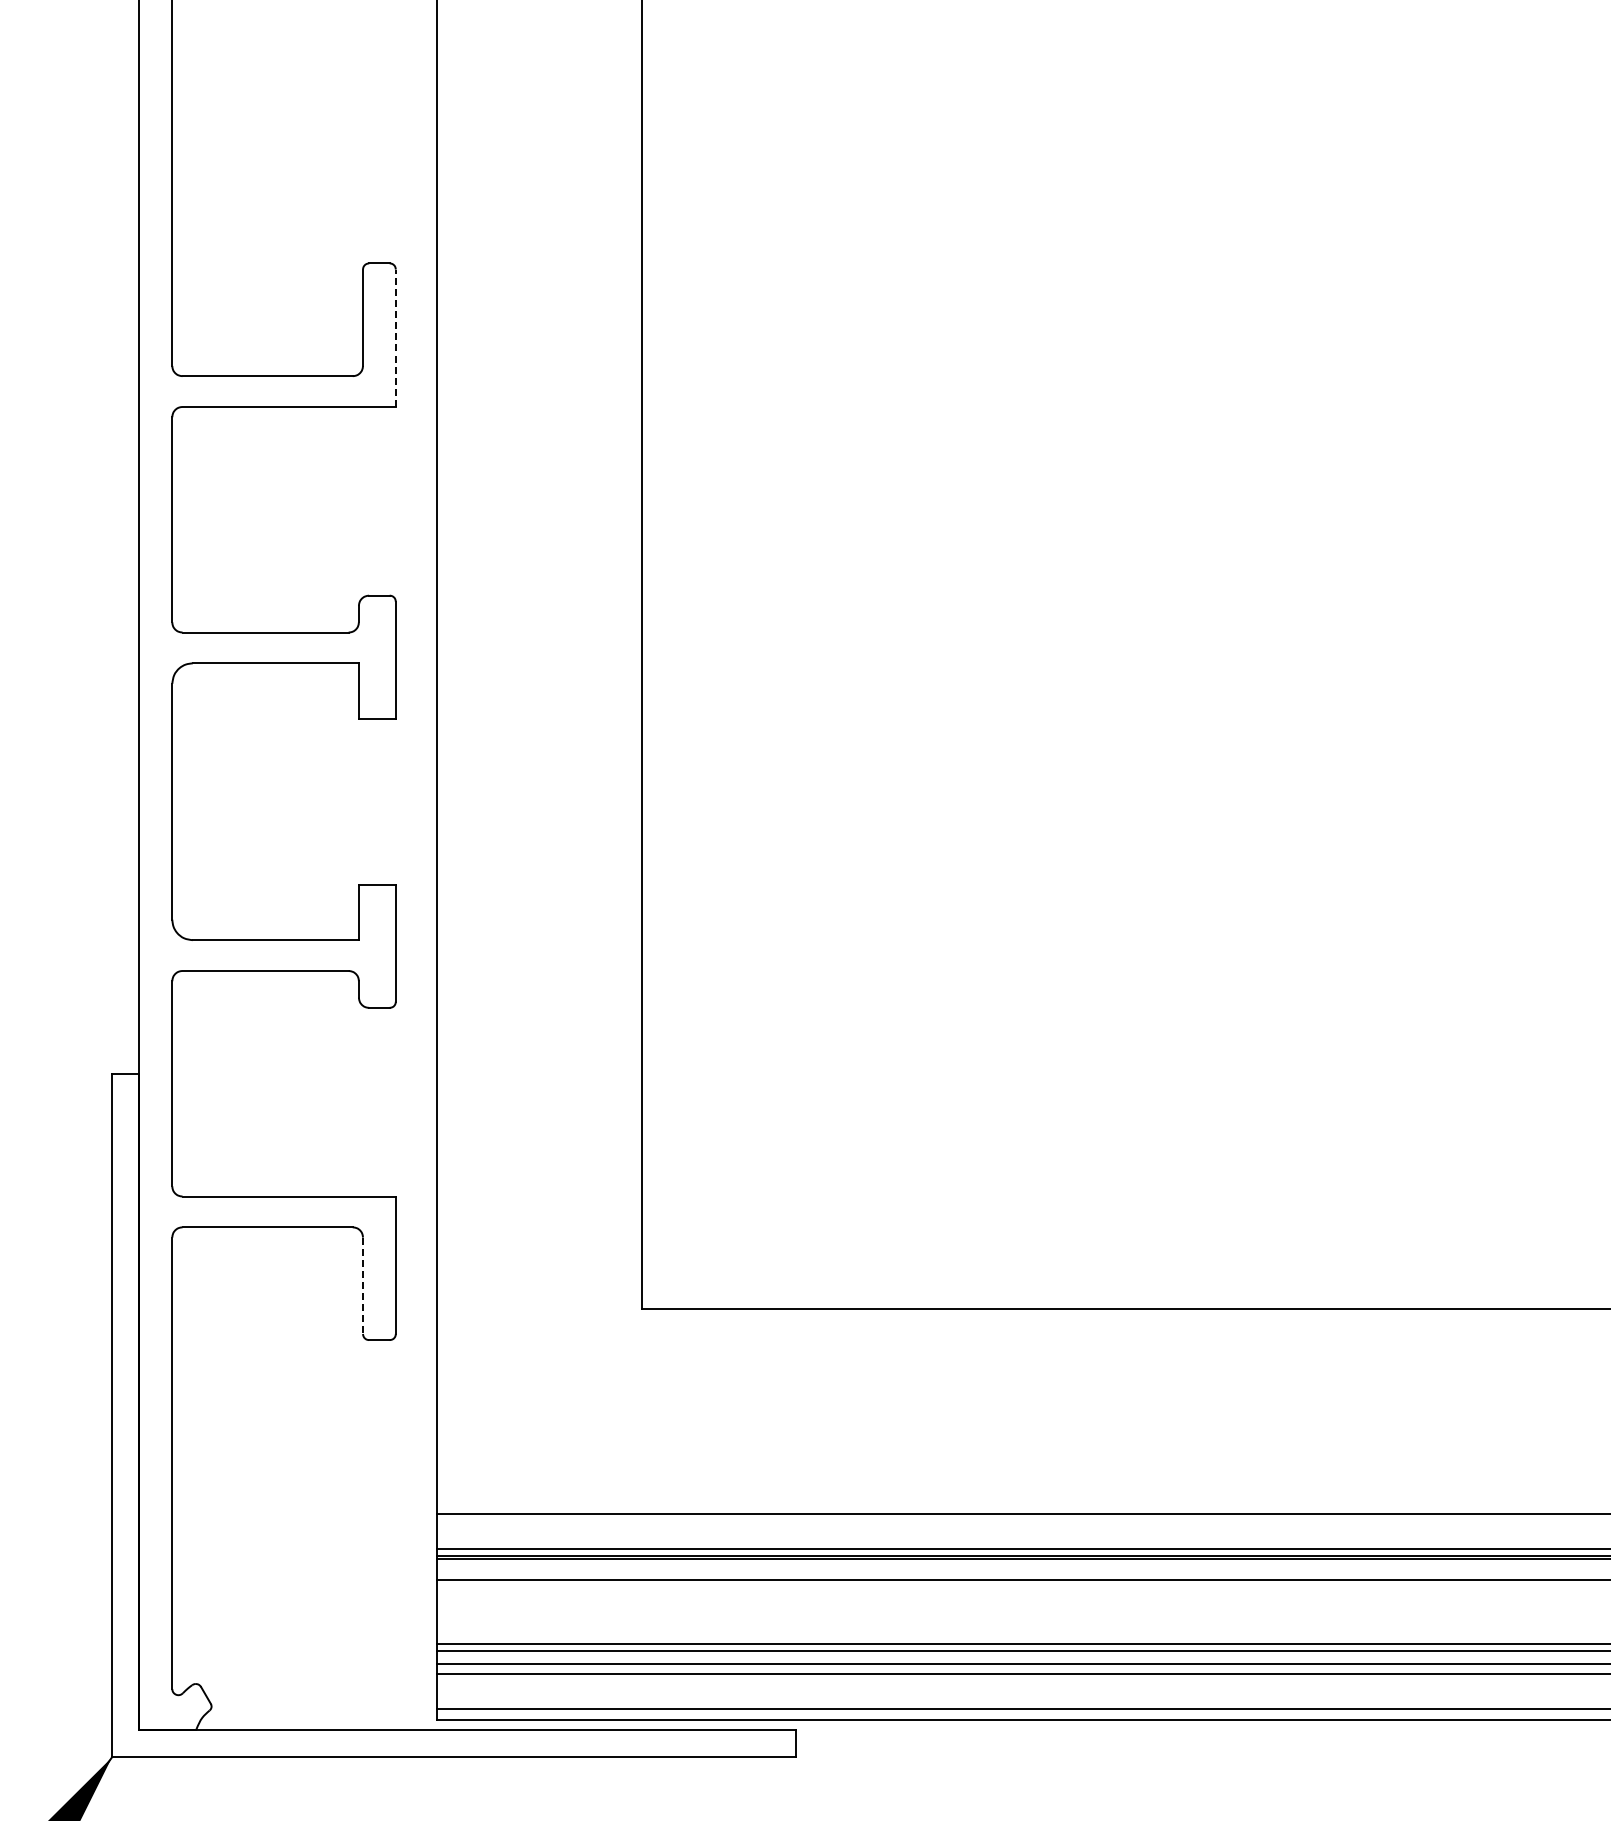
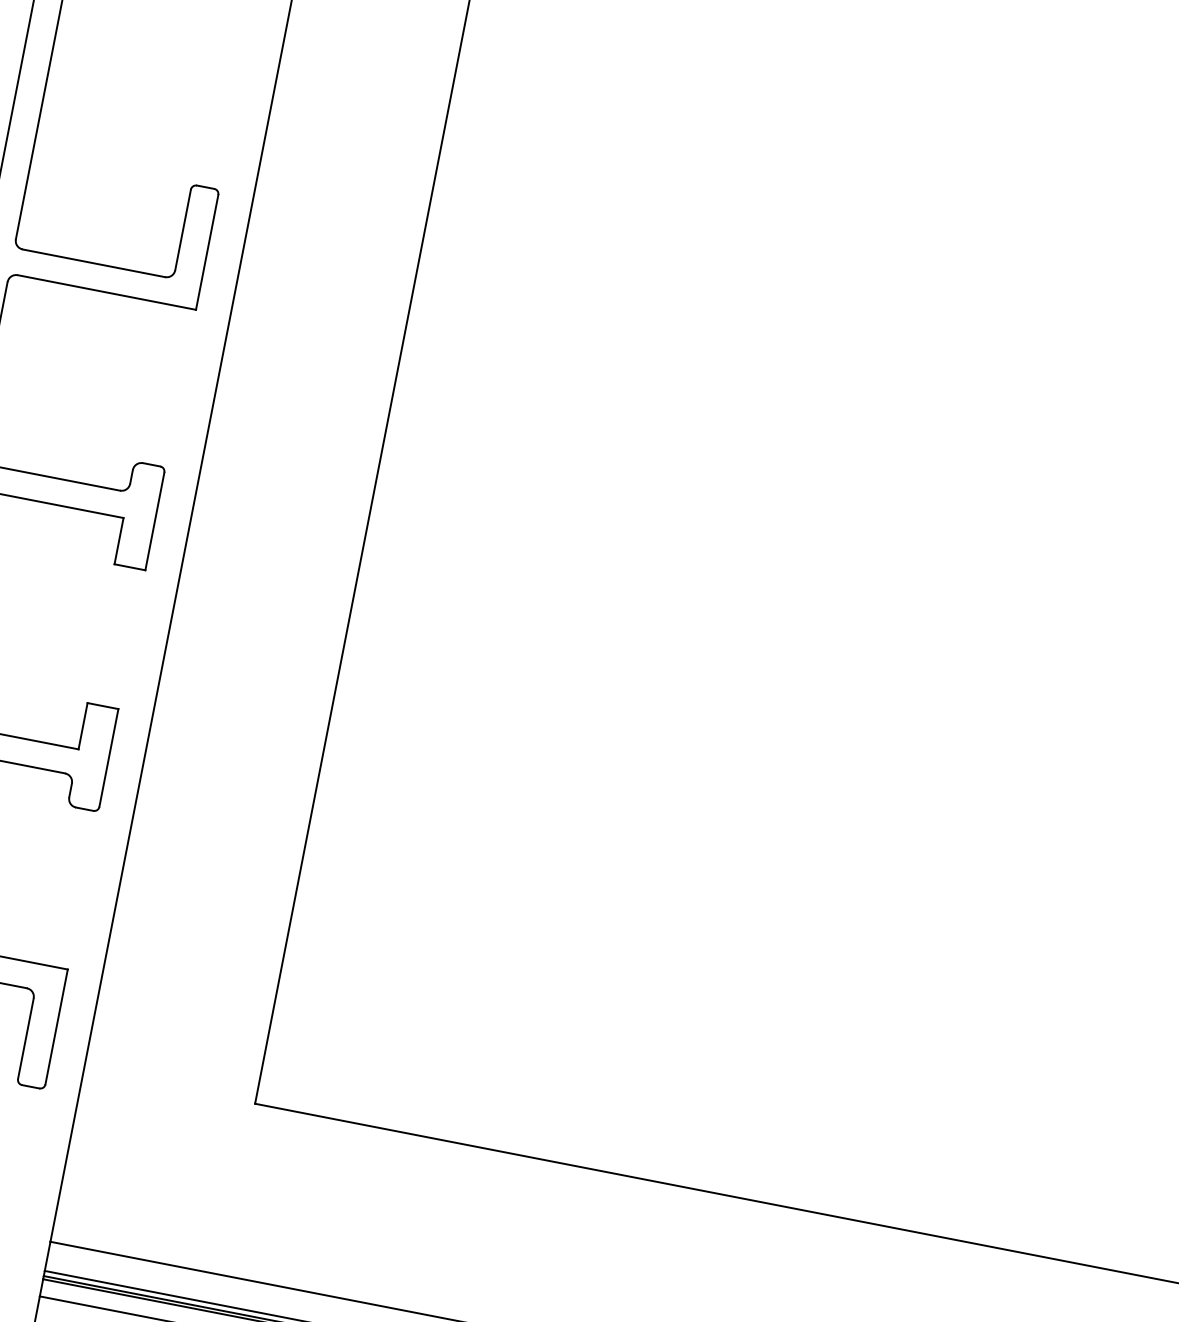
line: (395, 338) -> (206, 252), dashed -> solid
line: (363, 1286) -> (26, 1039), dashed -> solid

